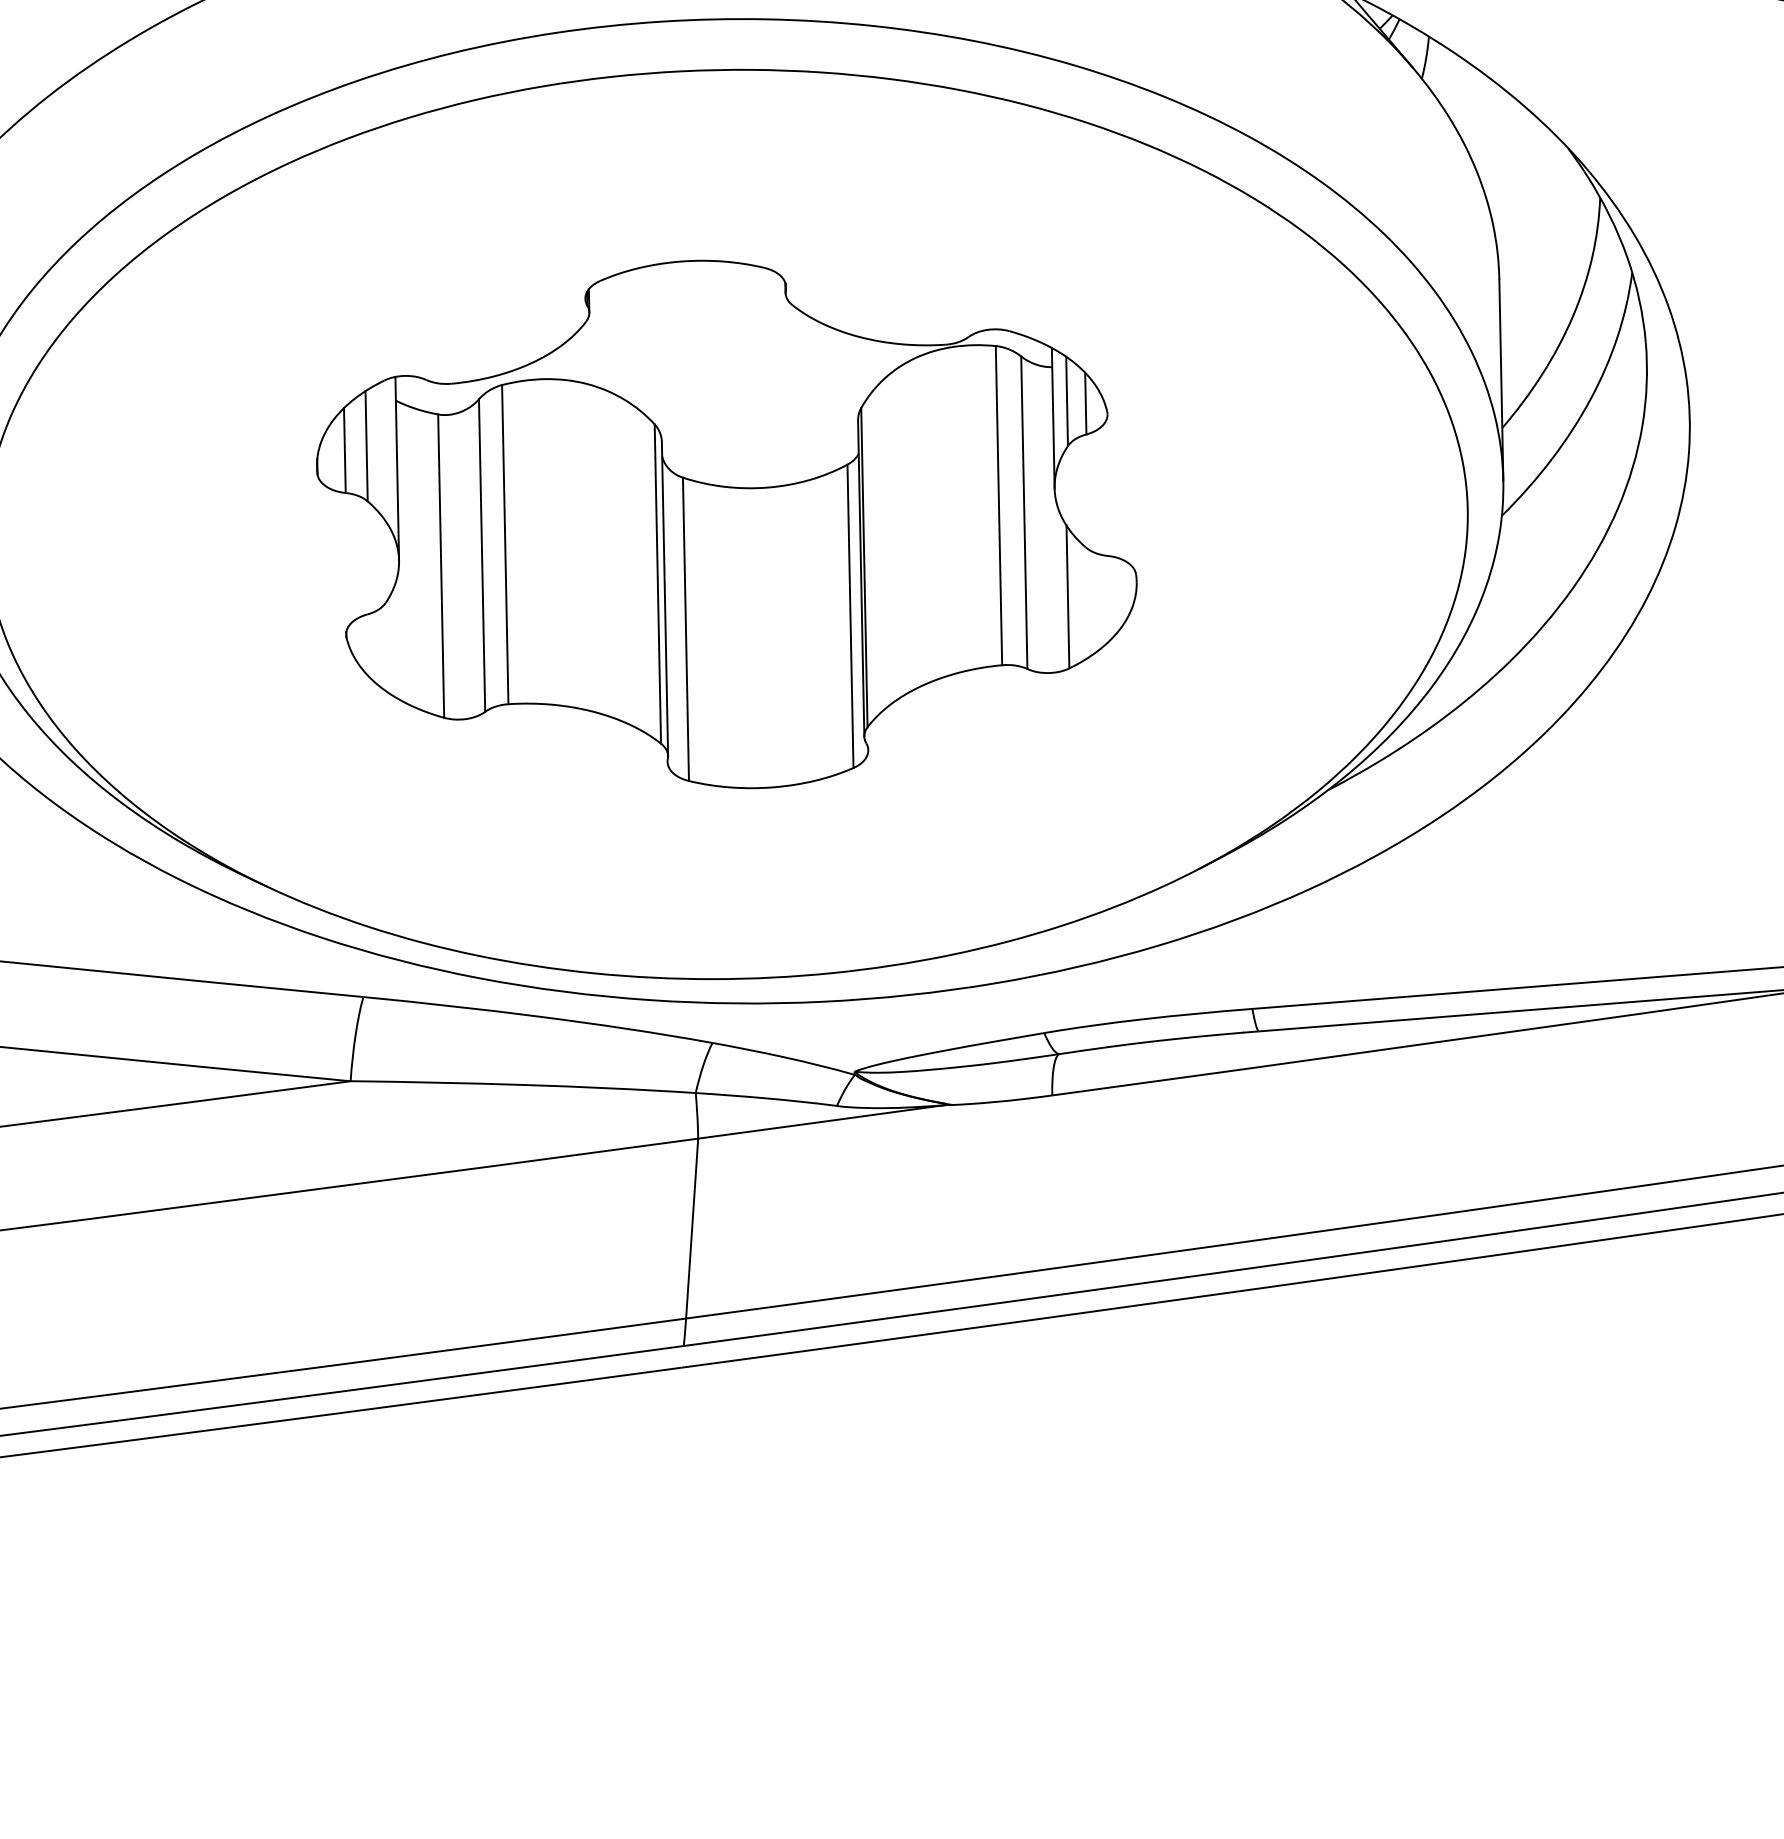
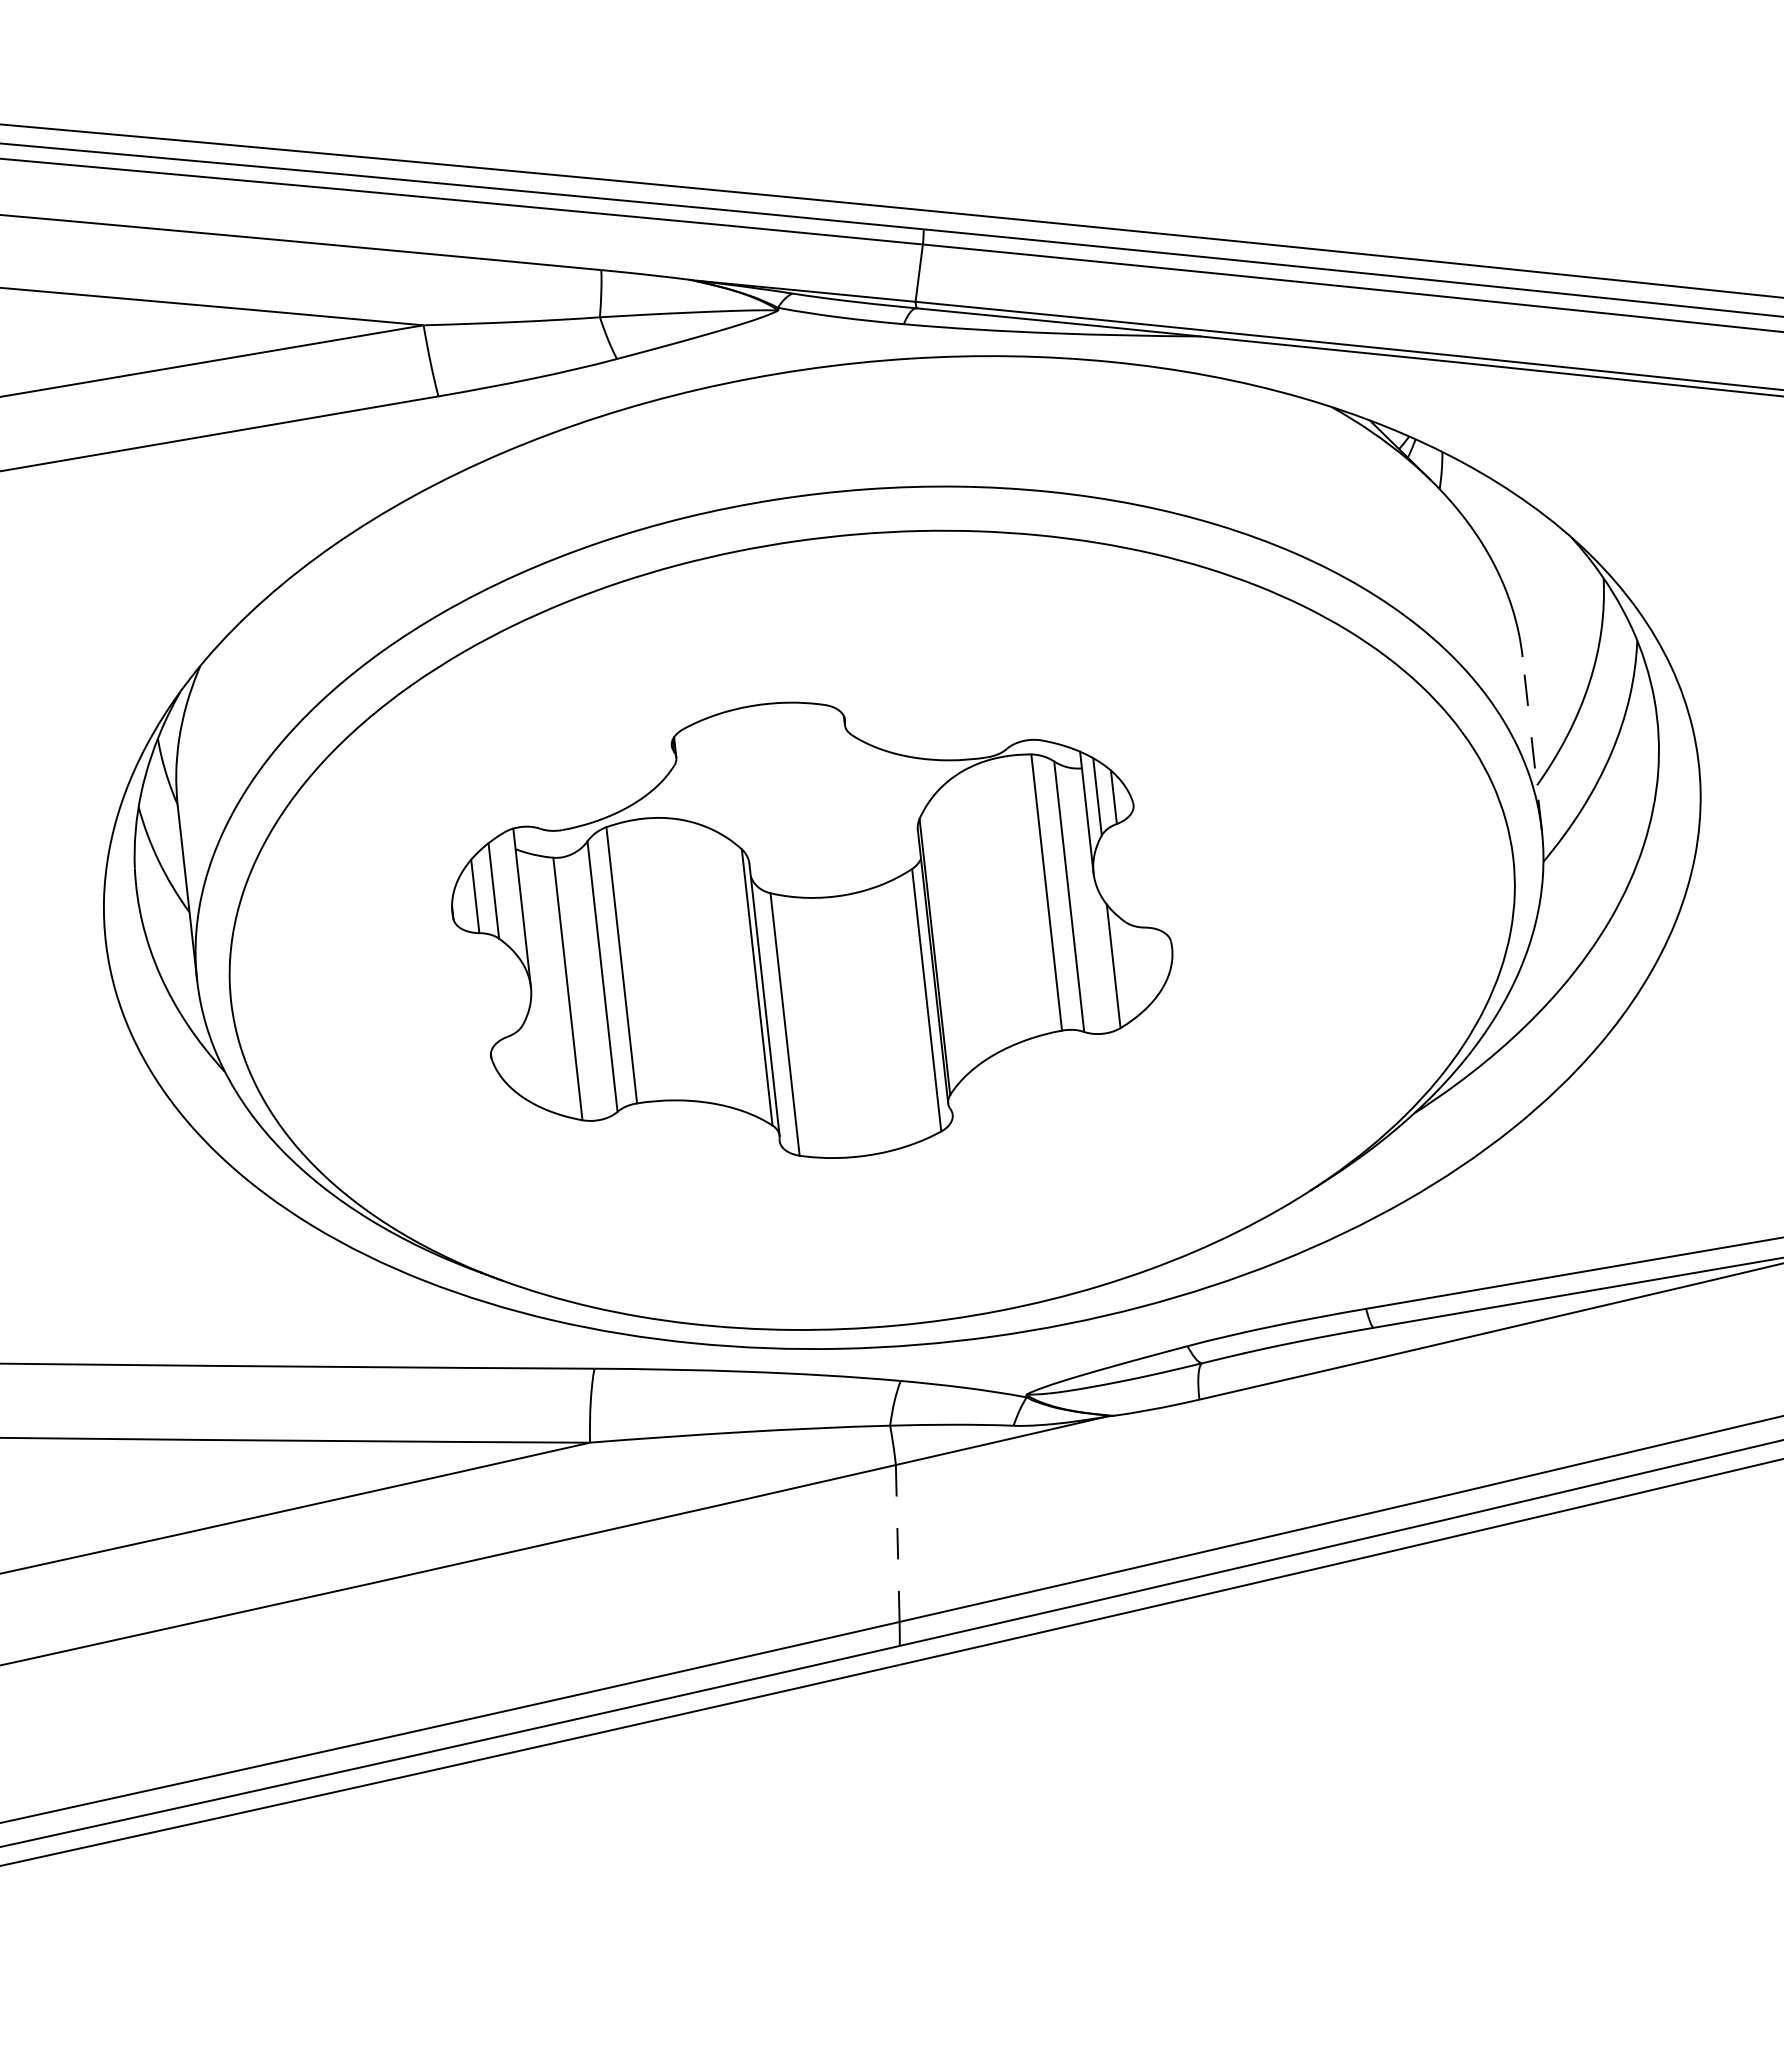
line: (1501, 380) -> (1532, 744), solid -> dashed
part: (727, 523) -> (812, 929), moved
line: (691, 1228) -> (897, 1543), solid -> dashed

